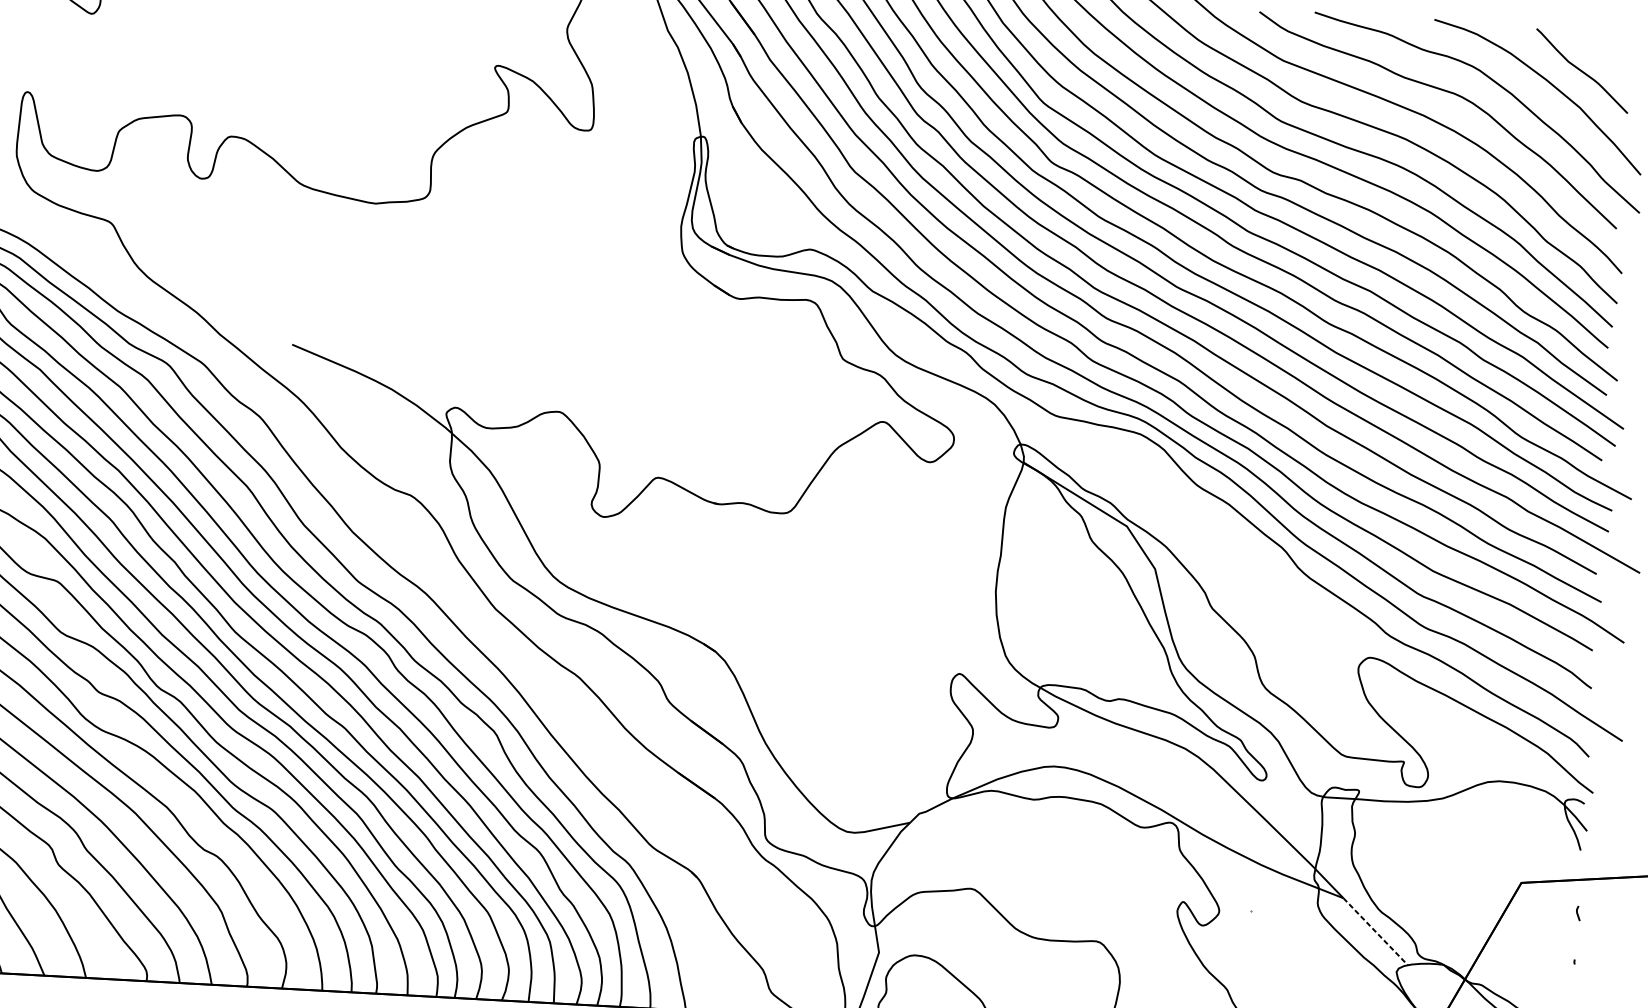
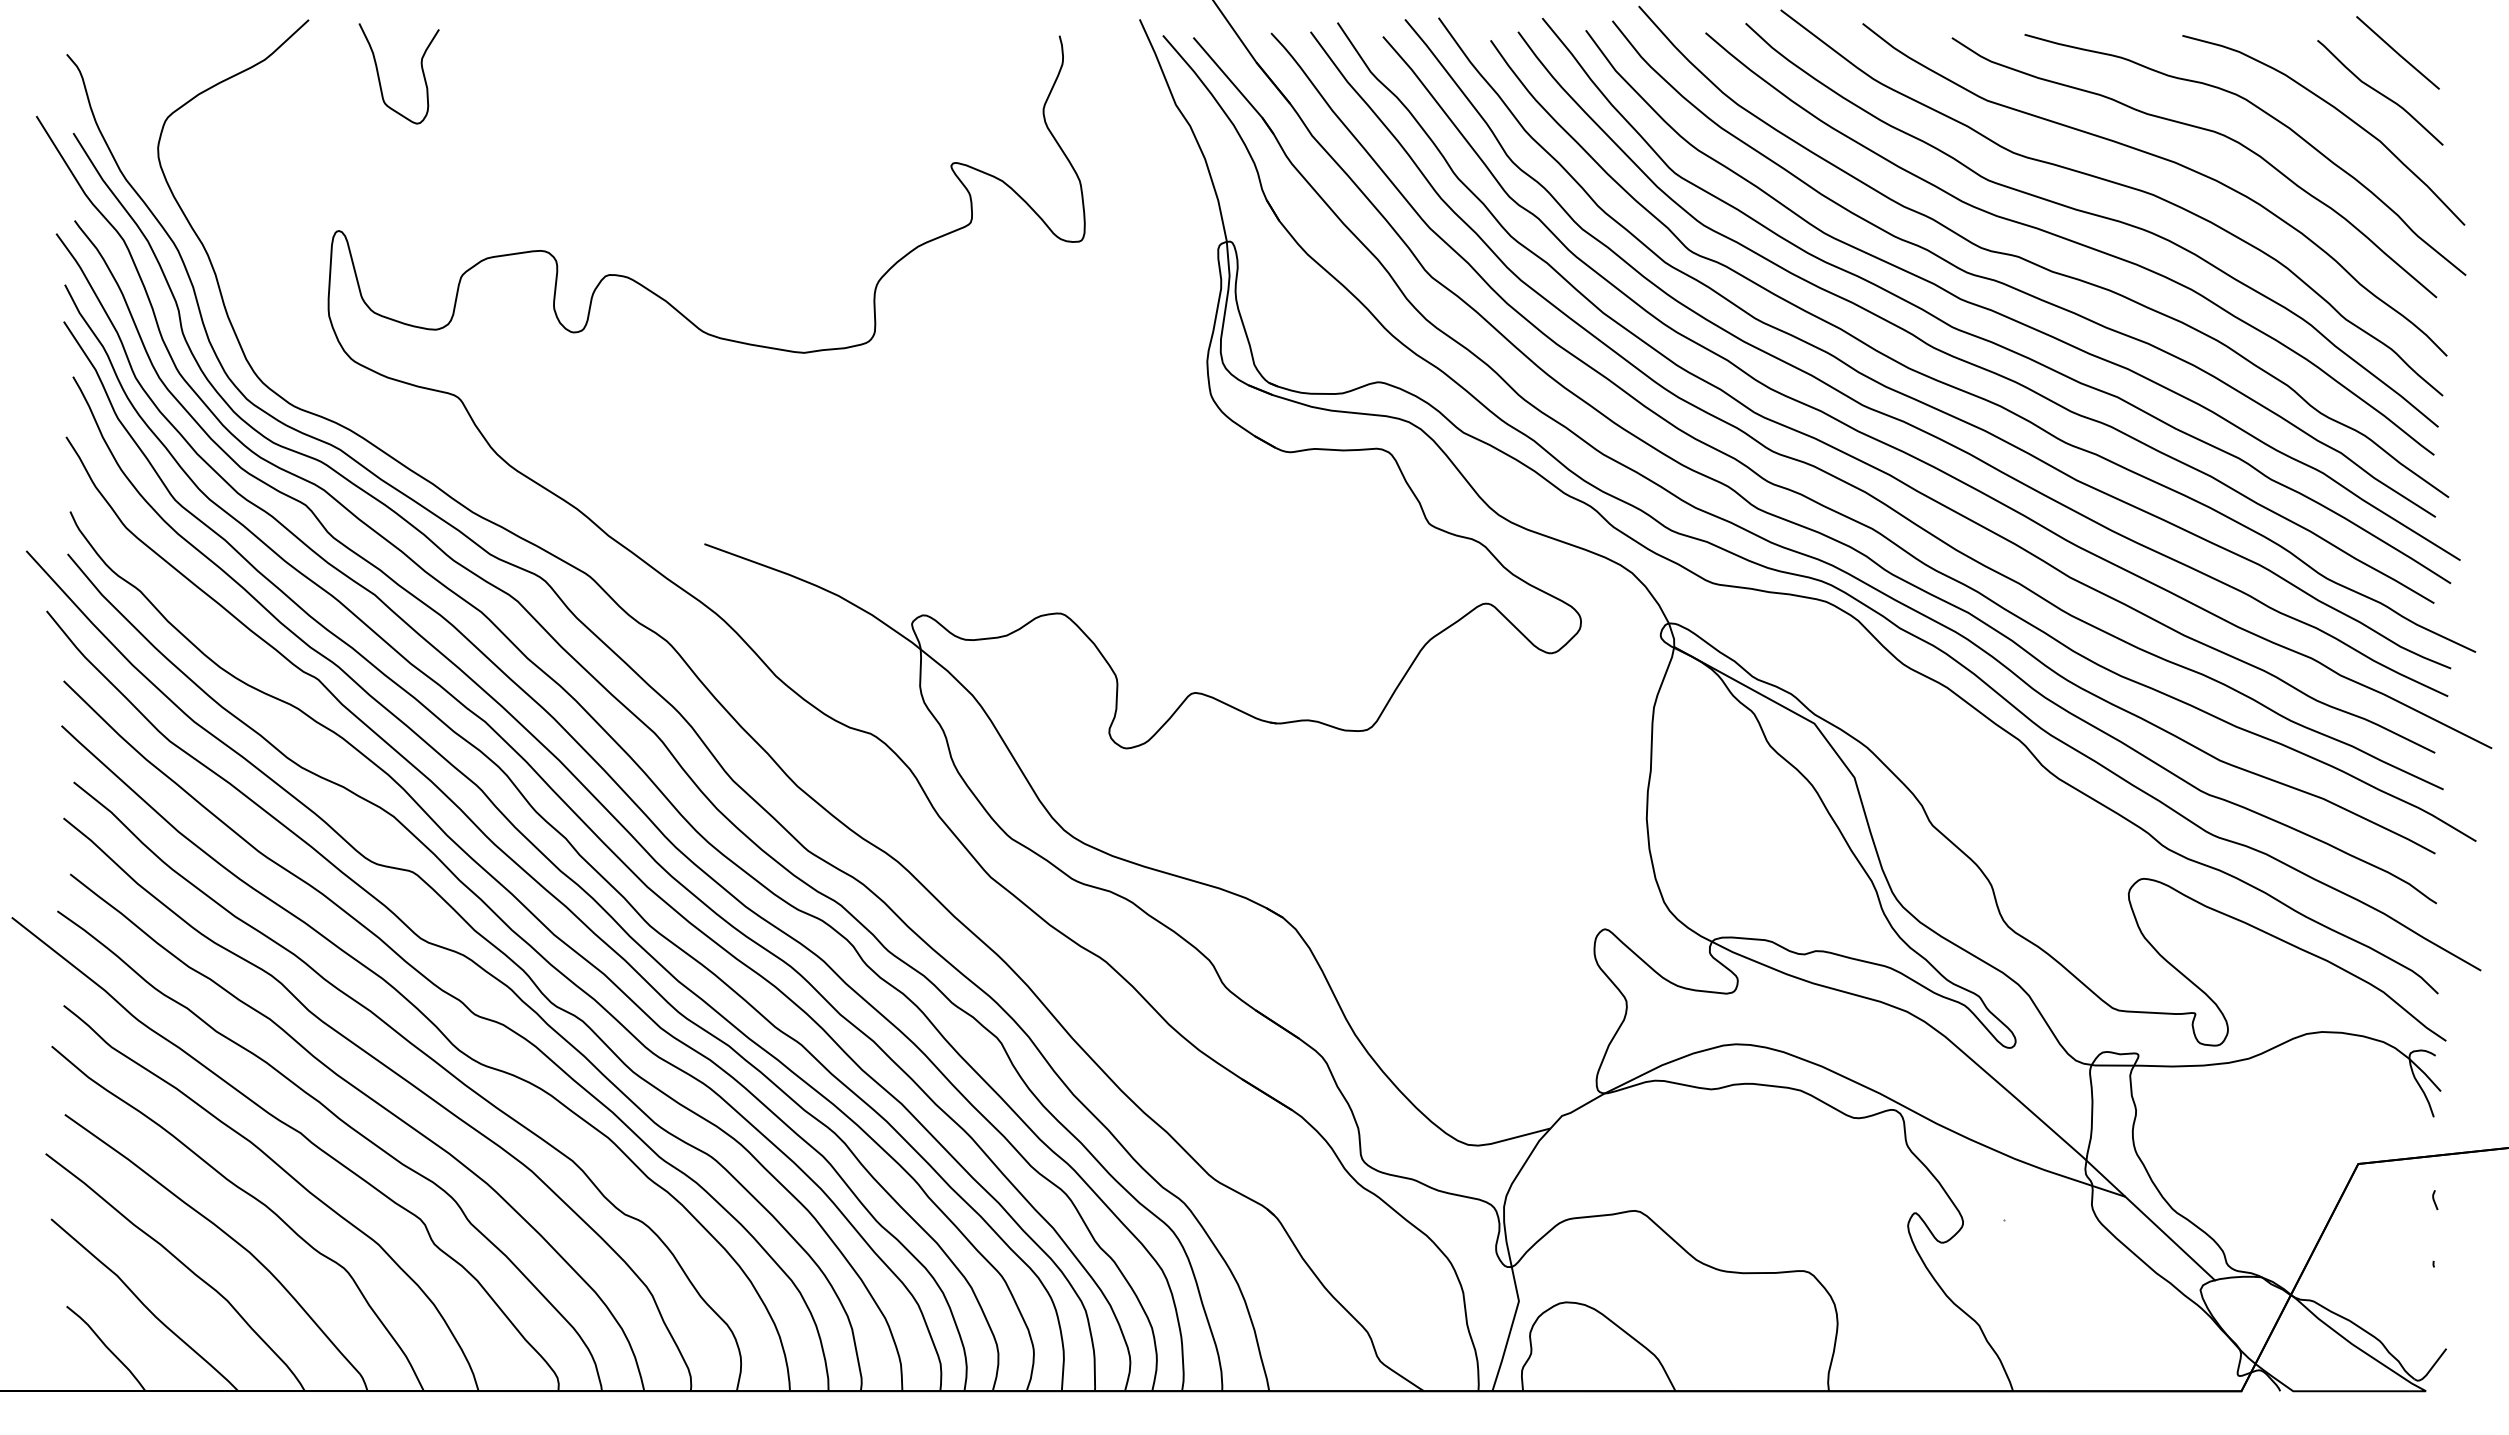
line: (1596, 41) -> (2397, 52), added
line: (1375, 931) -> (2170, 1238), dashed -> solid

